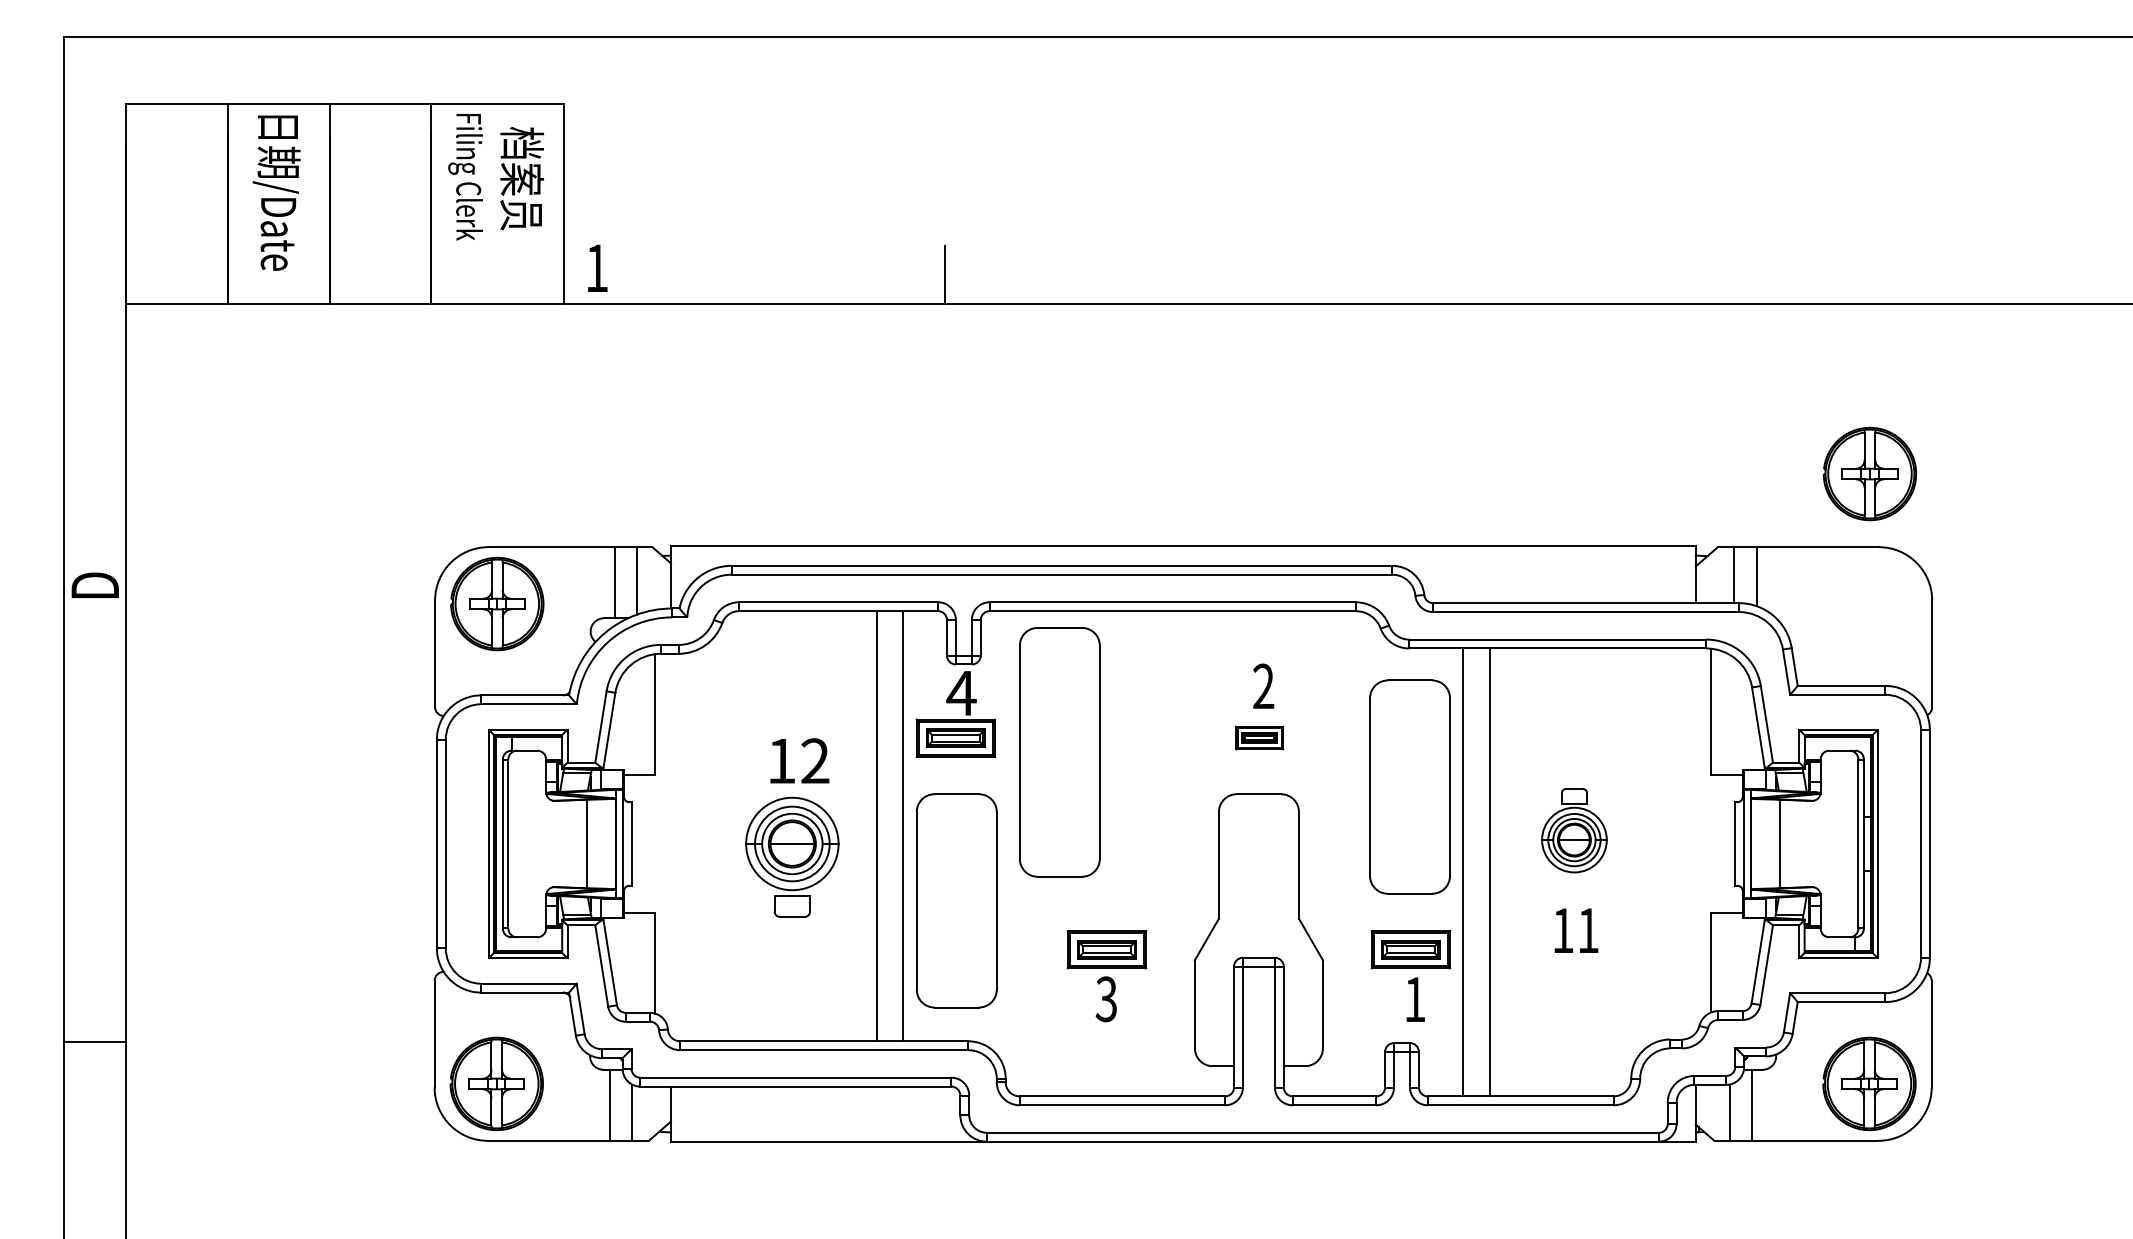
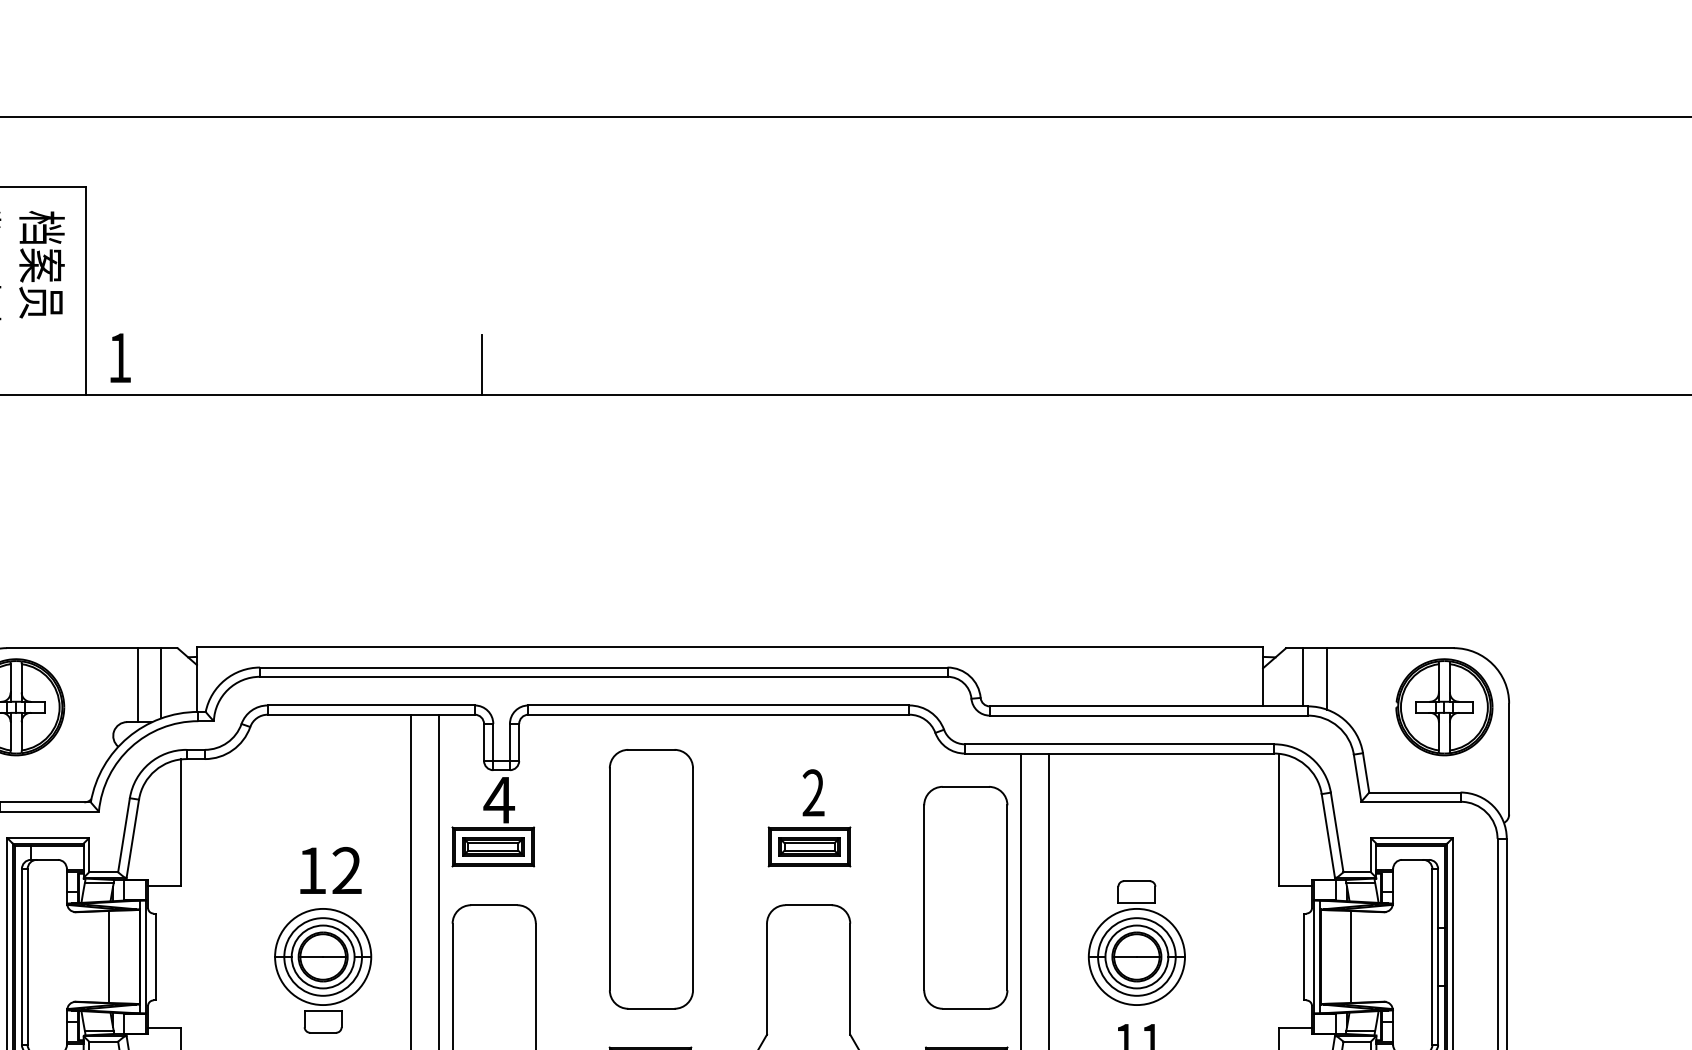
part: (1869, 473) -> (1443, 706), moved
part: (1259, 737) -> (809, 846), size x1.67
part: (1059, 752) -> (651, 879), moved
part: (1574, 830) -> (1136, 942), size x1.43

